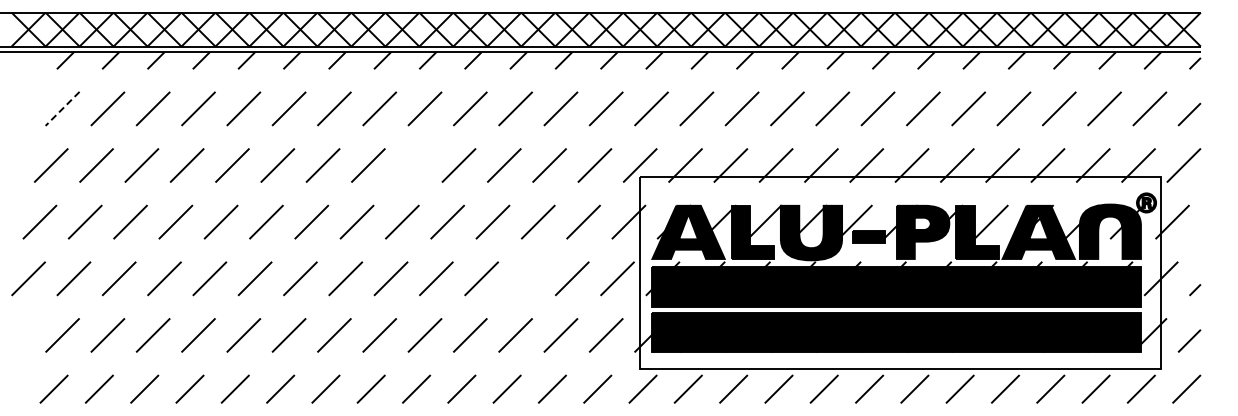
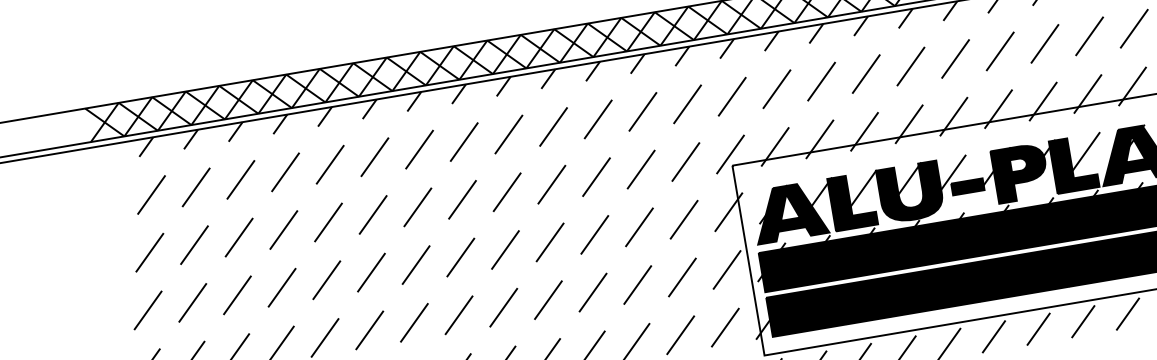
line: (62, 109) -> (151, 195), dashed -> solid
line: (413, 165) -> (506, 192), added
line: (526, 278) -> (637, 284), added

